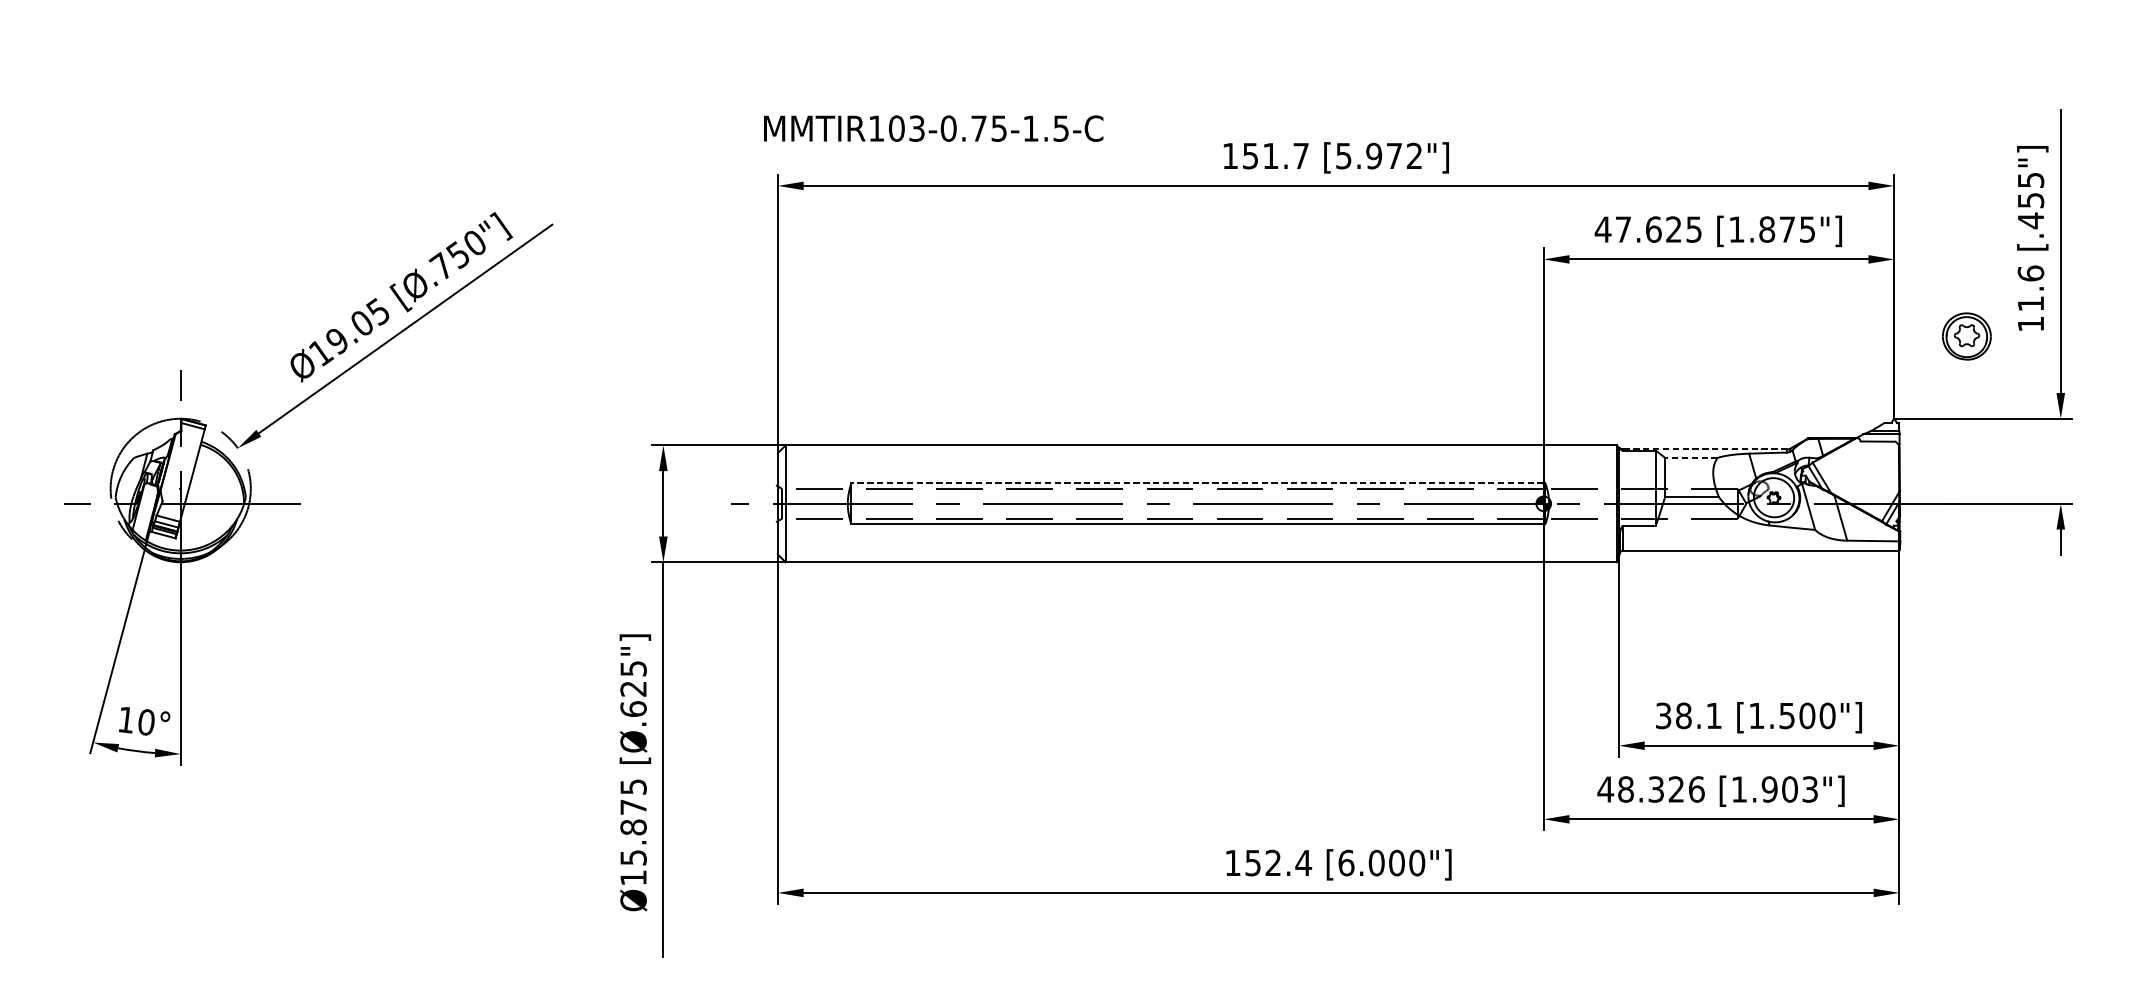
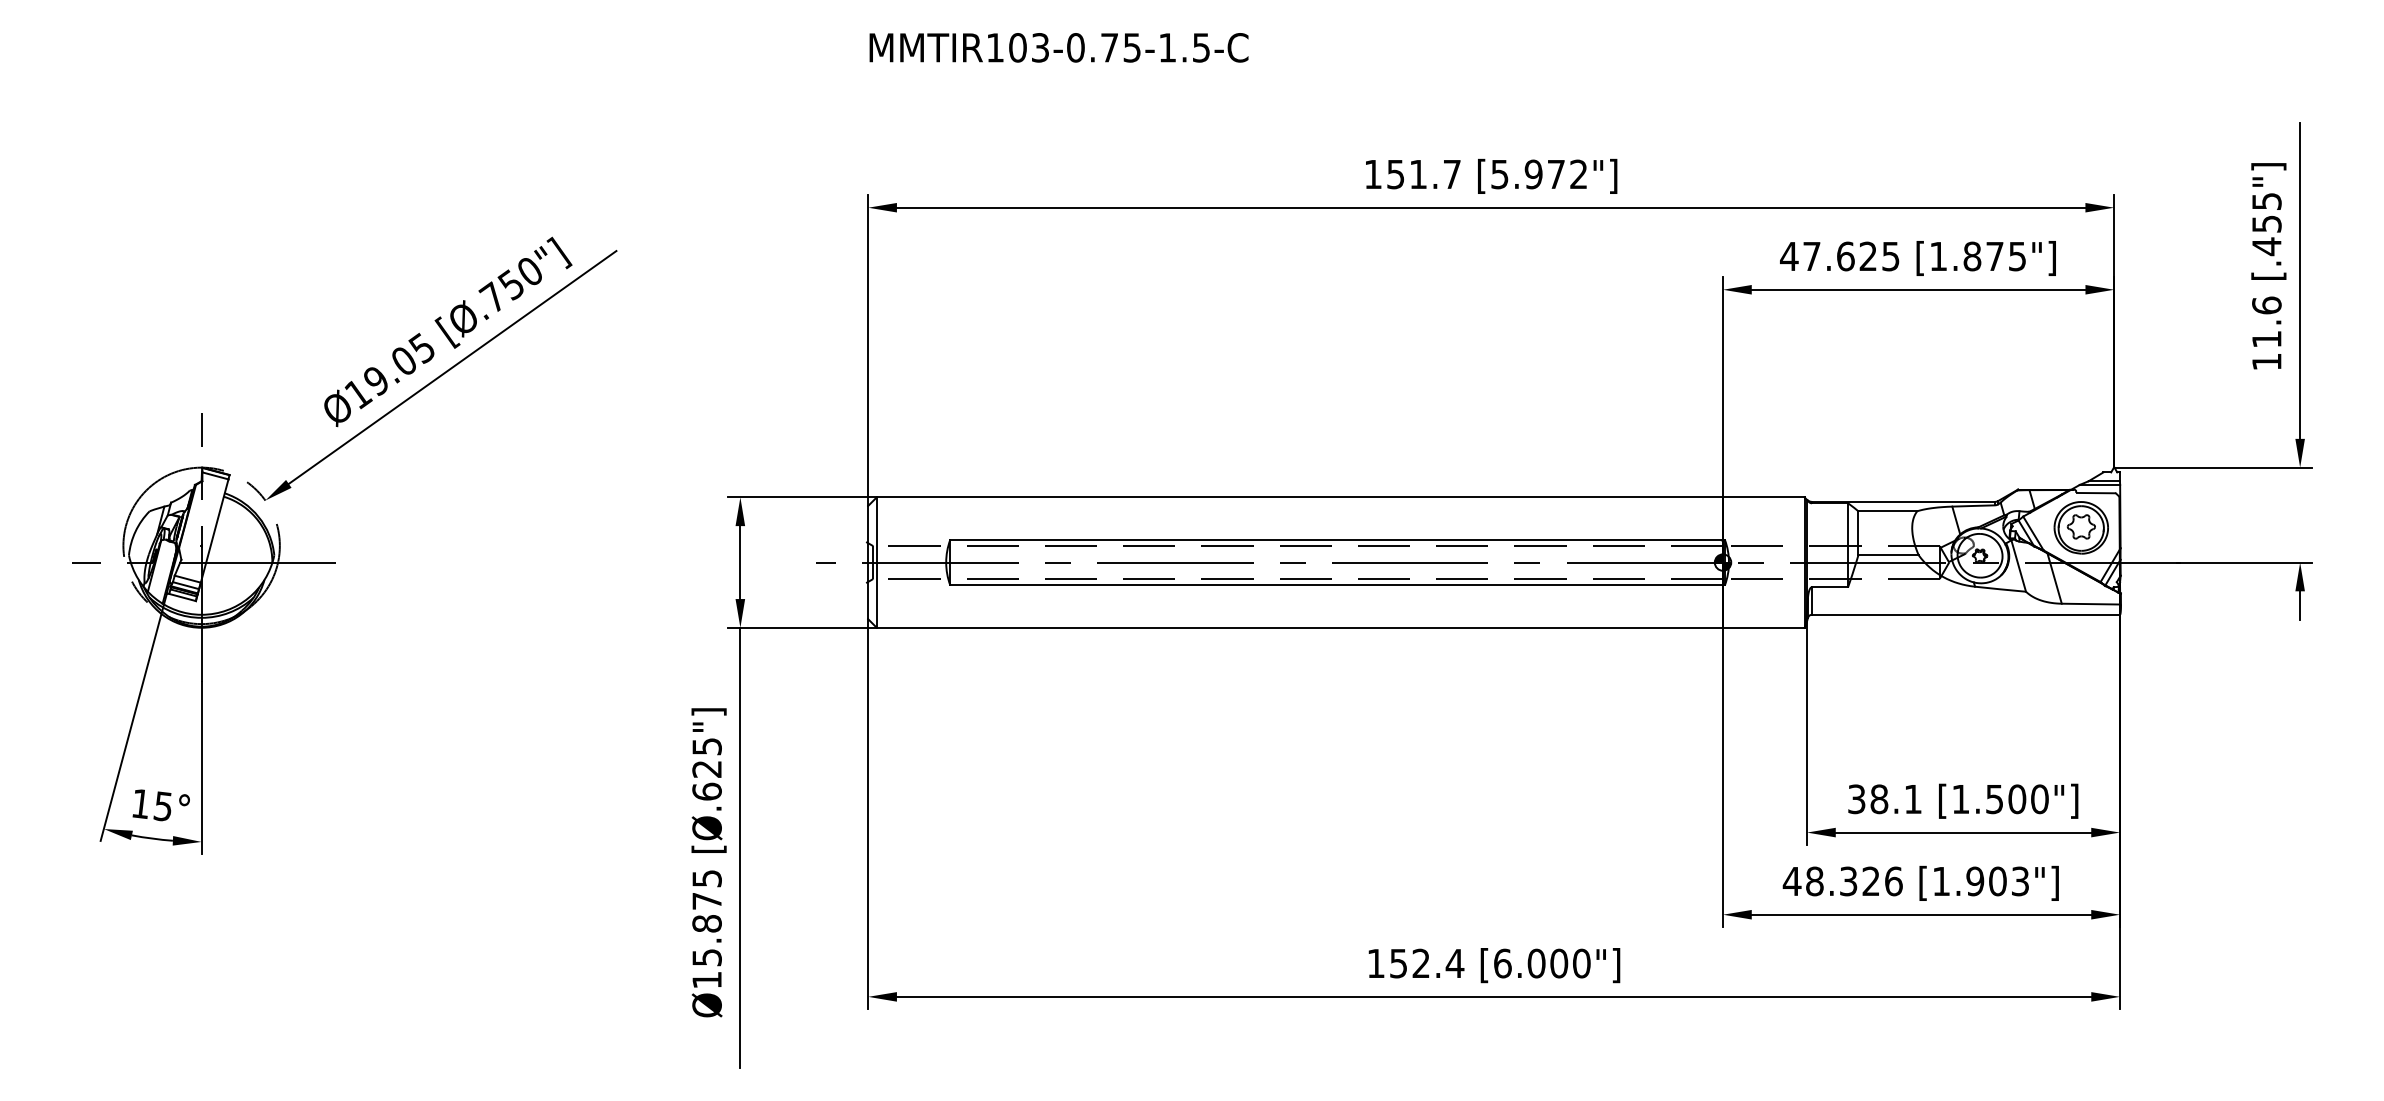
text: (933, 128) -> (1058, 47), moved
part: (1966, 336) -> (2080, 527), moved
line: (1705, 449) -> (1903, 501), dashed -> solid
line: (1691, 458) -> (1887, 511), dashed -> solid
line: (1197, 483) -> (1336, 539), dashed -> solid
text: (145, 722) -> (162, 806), 10° -> 15°

